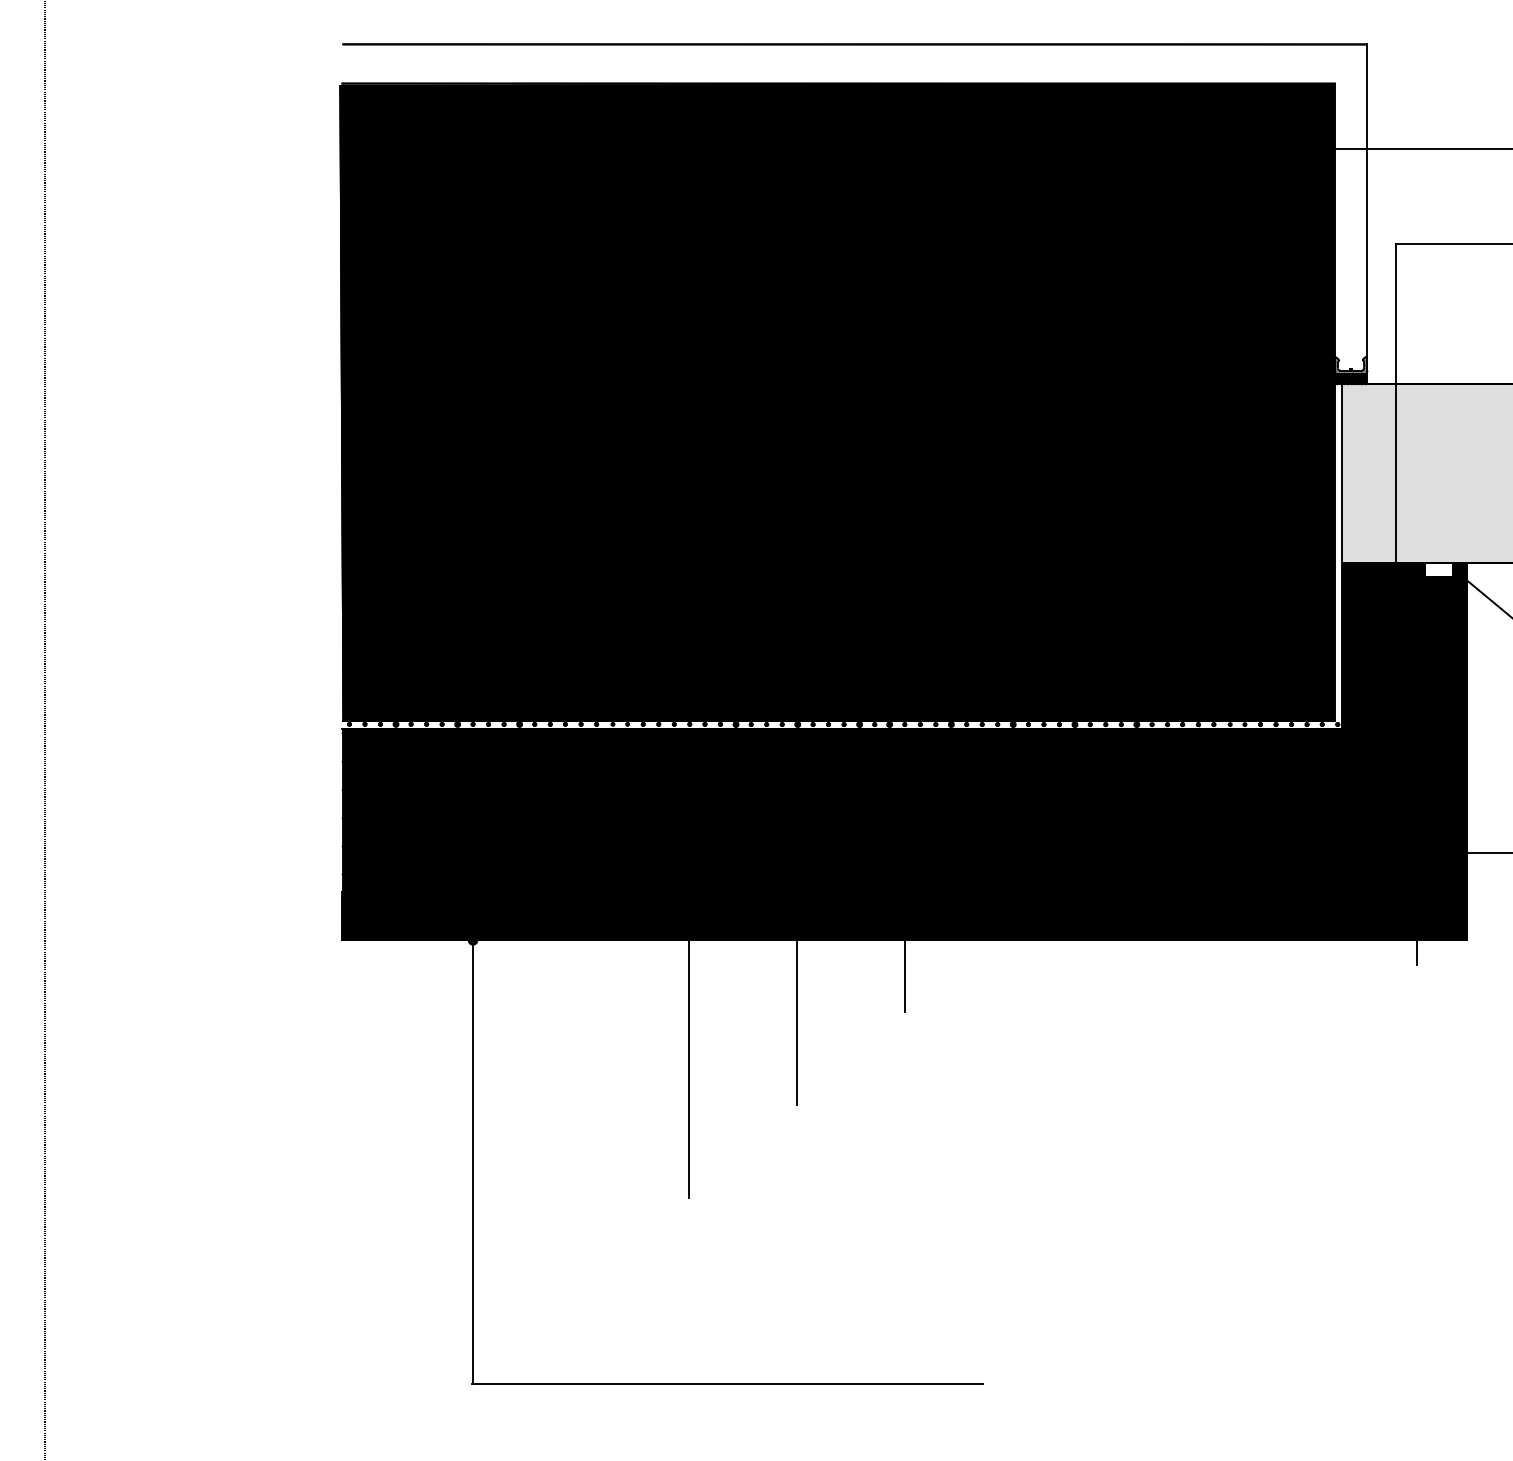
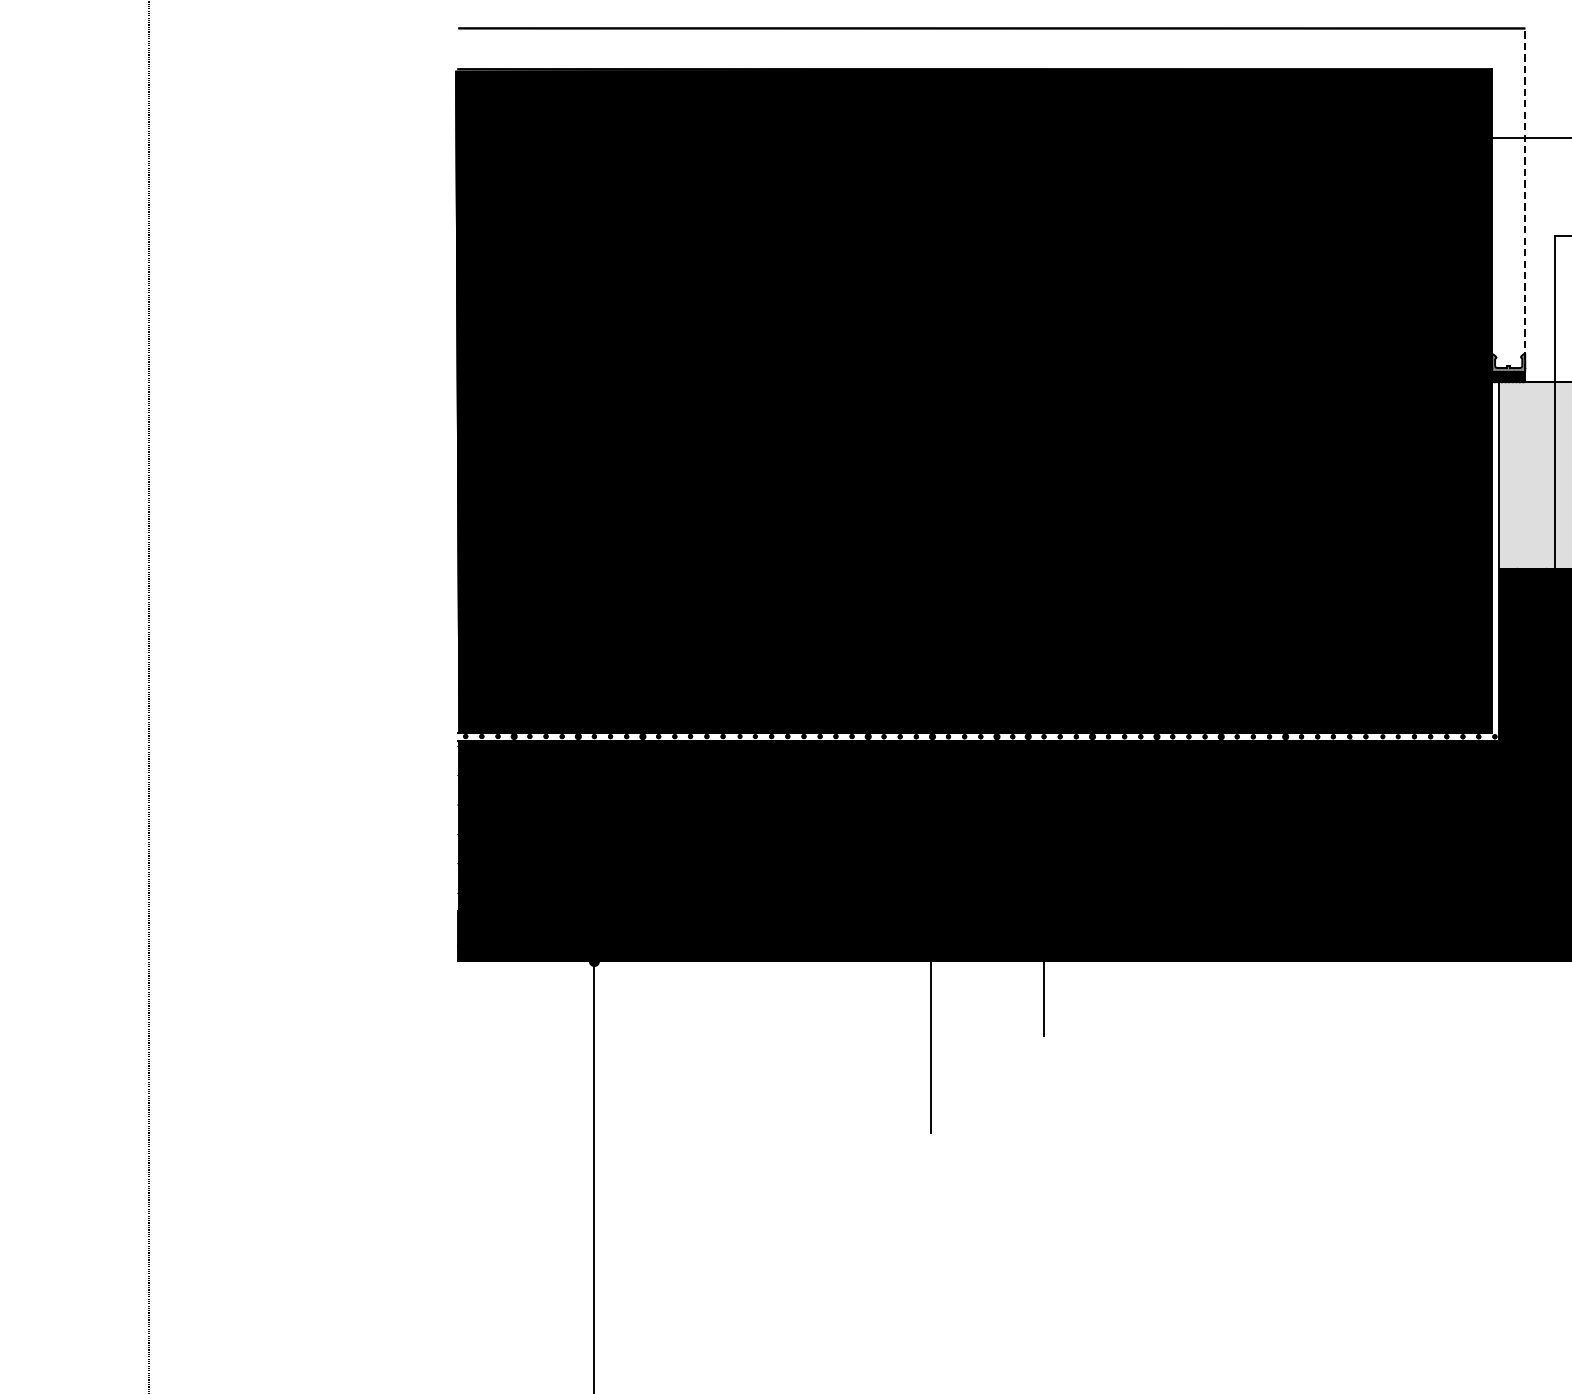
line: (1366, 214) -> (1524, 205), solid -> dashed
line: (688, 1054) -> (818, 1080), removed

